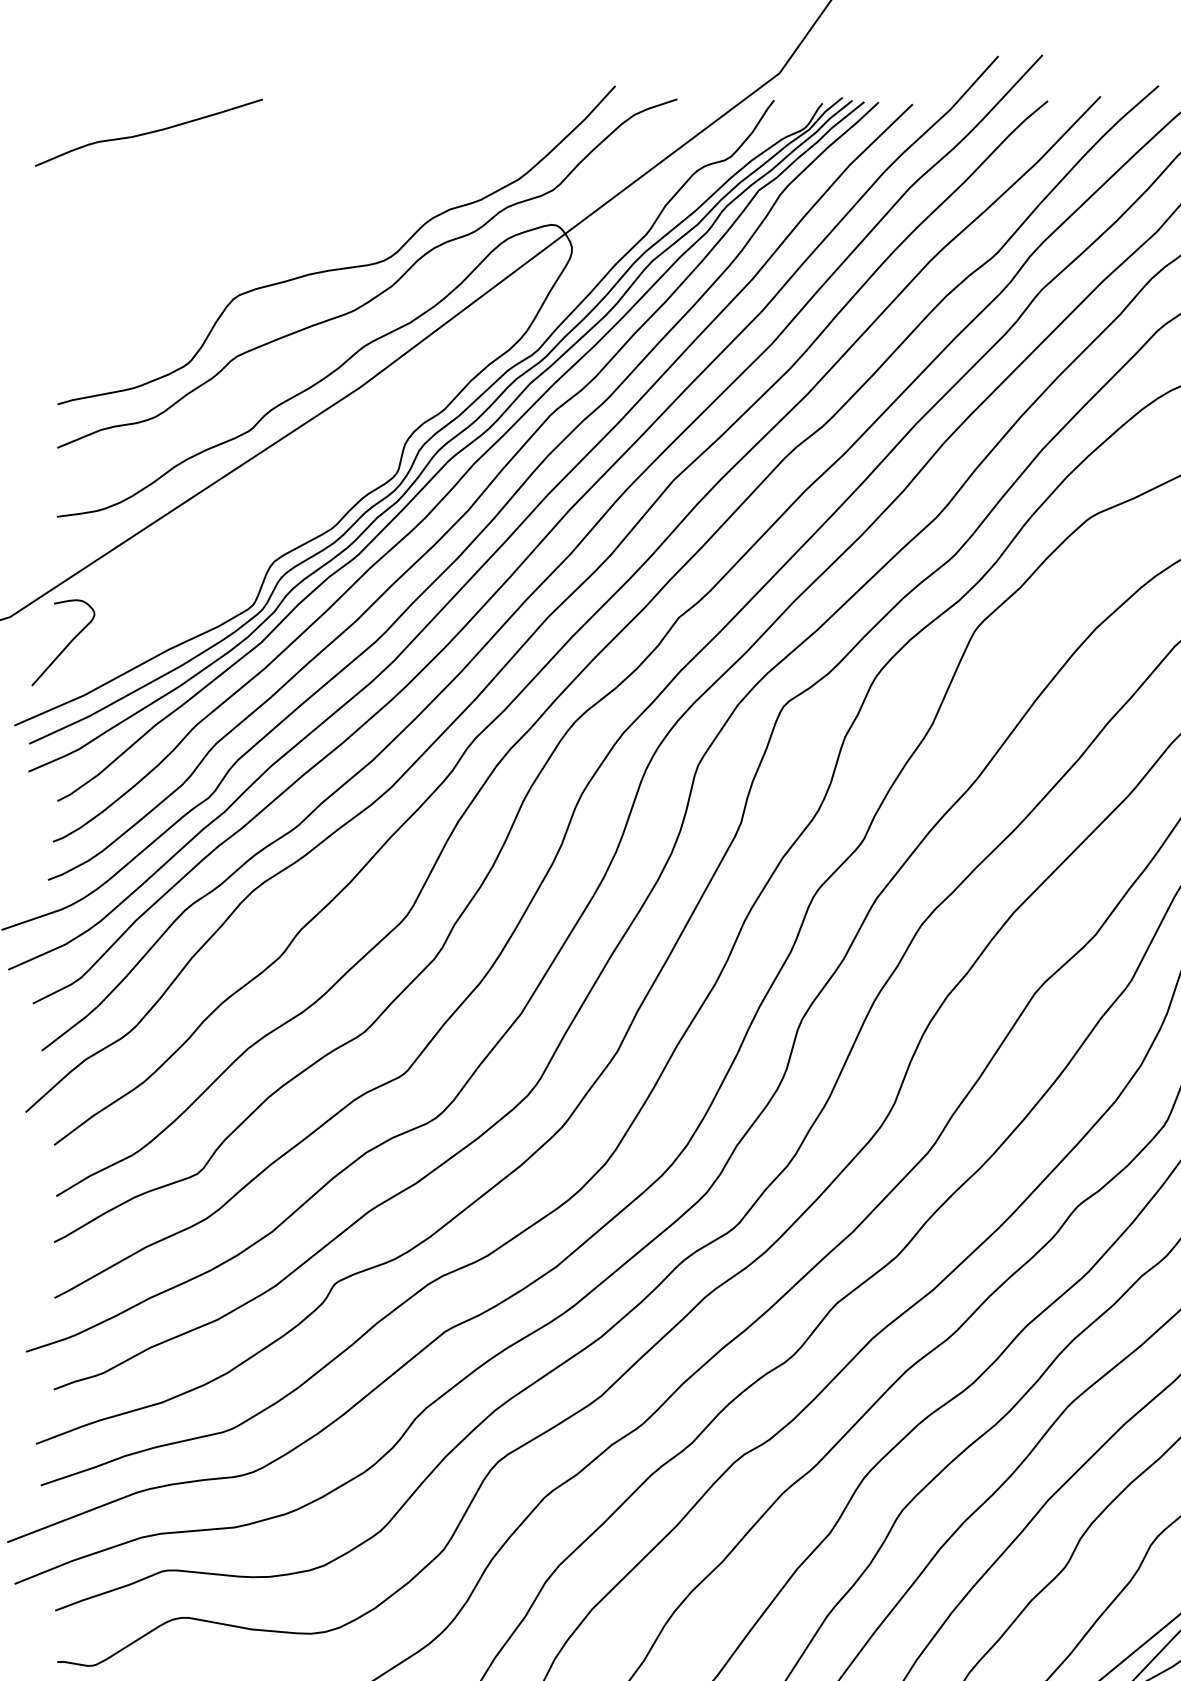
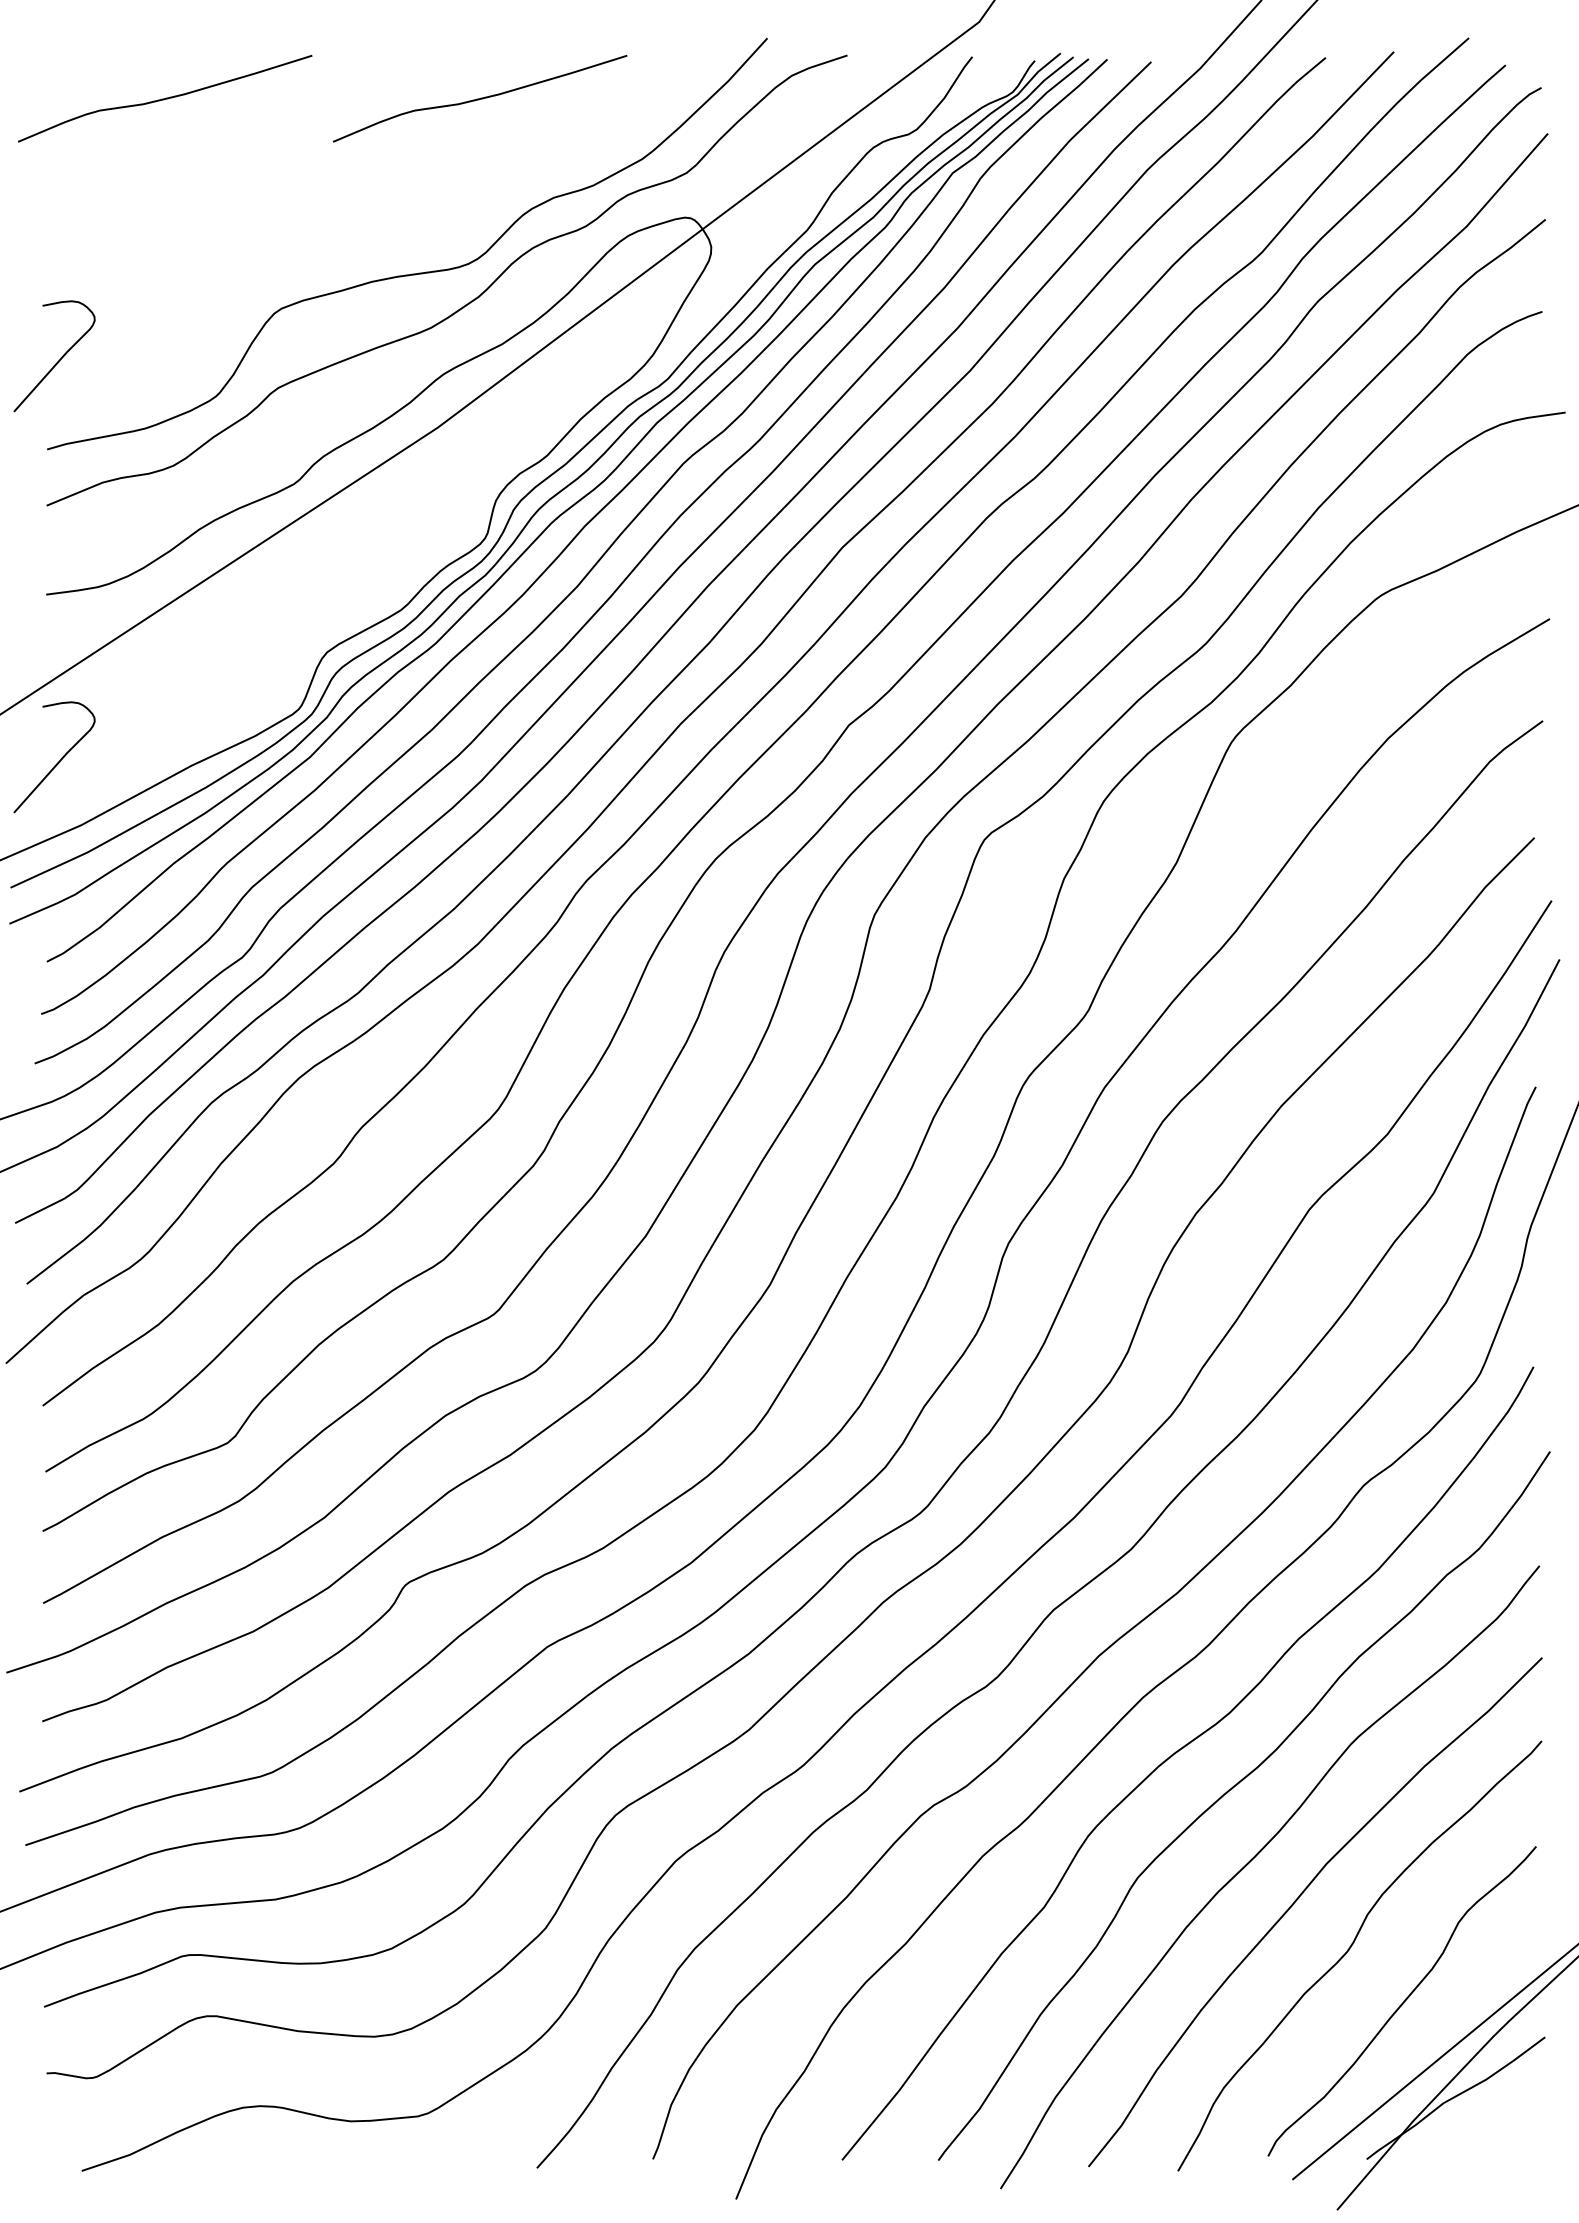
curve: (393, 132) -> (480, 98), added
curve: (66, 335) -> (58, 360), added

